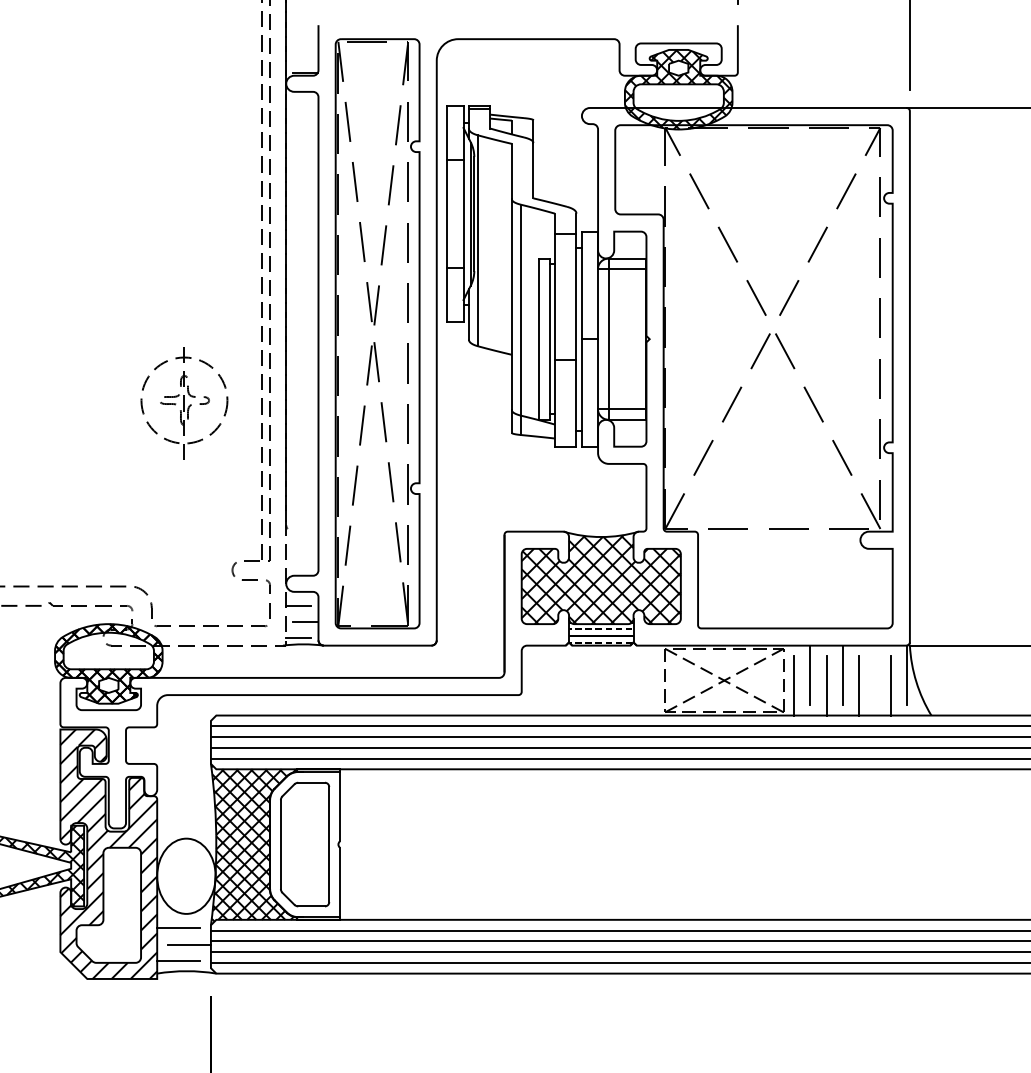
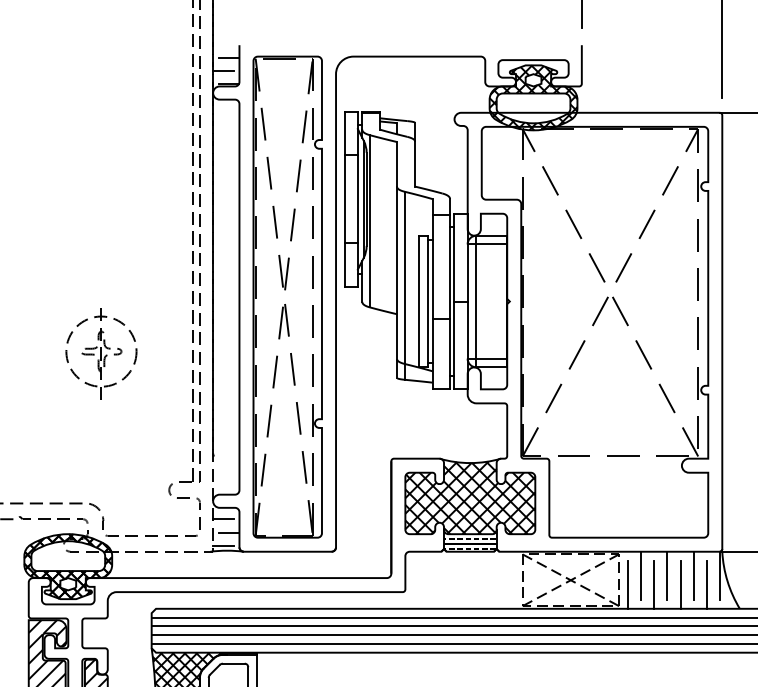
line: (305, 40) -> (228, 57), added
line: (298, 56) -> (223, 70), added
part: (184, 403) -> (101, 354), moved
line: (874, 674) -> (693, 575), added

